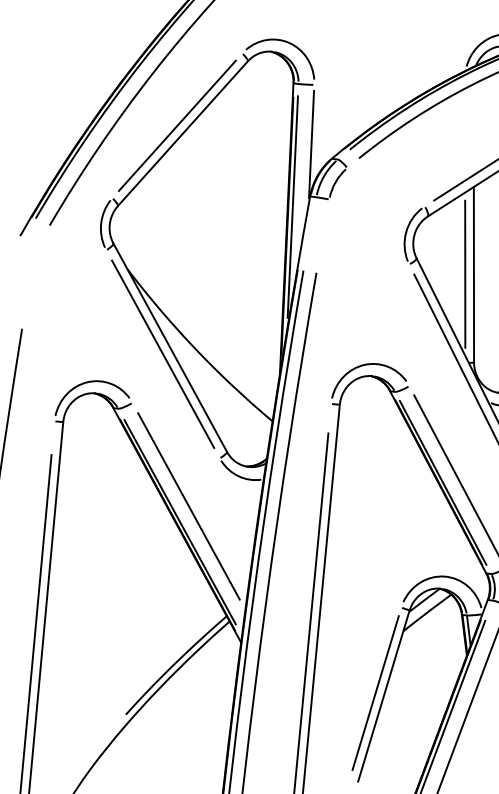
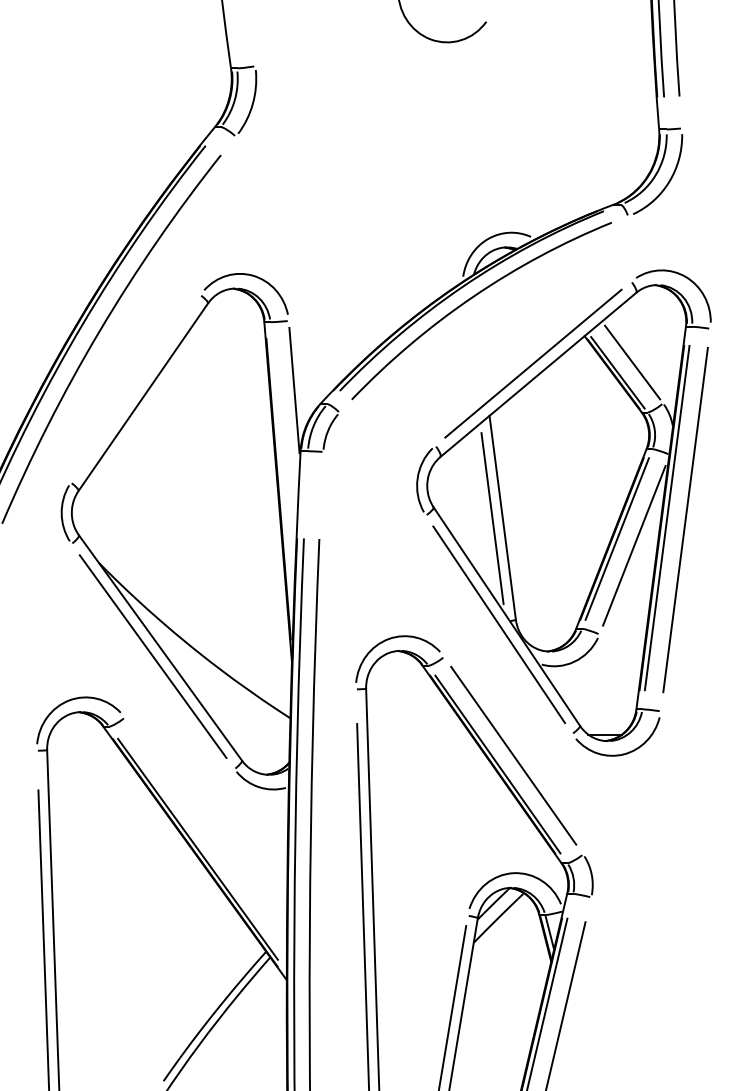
line: (177, 125) -> (135, 388), removed
line: (292, 206) -> (281, 465), removed
line: (188, 506) -> (205, 829), removed

